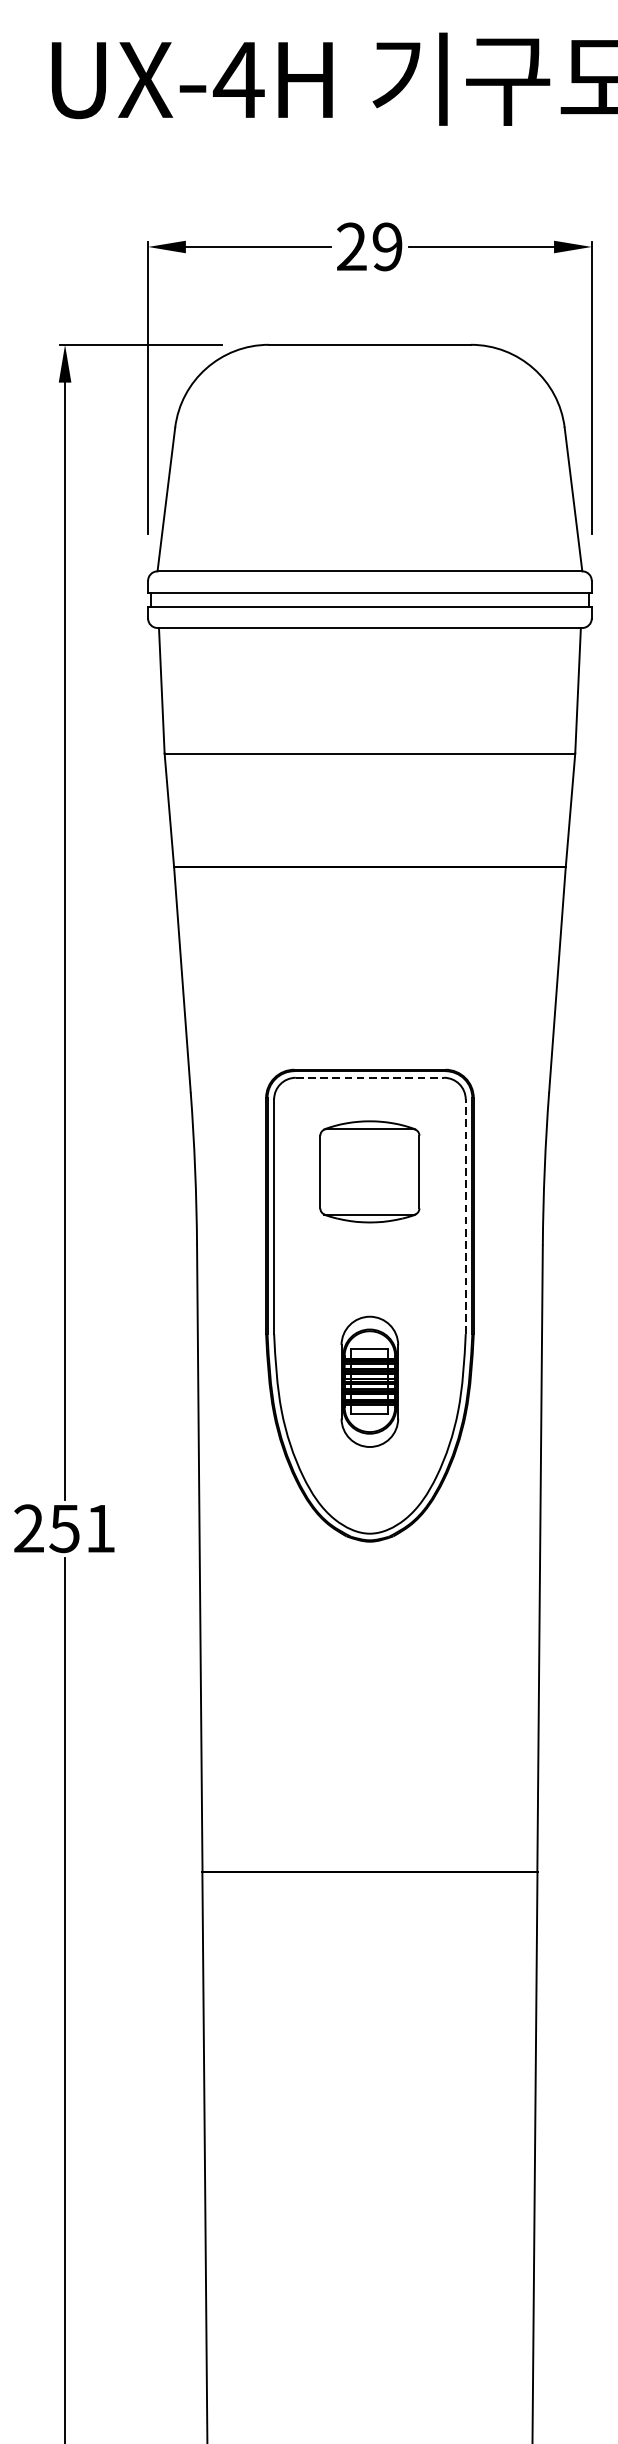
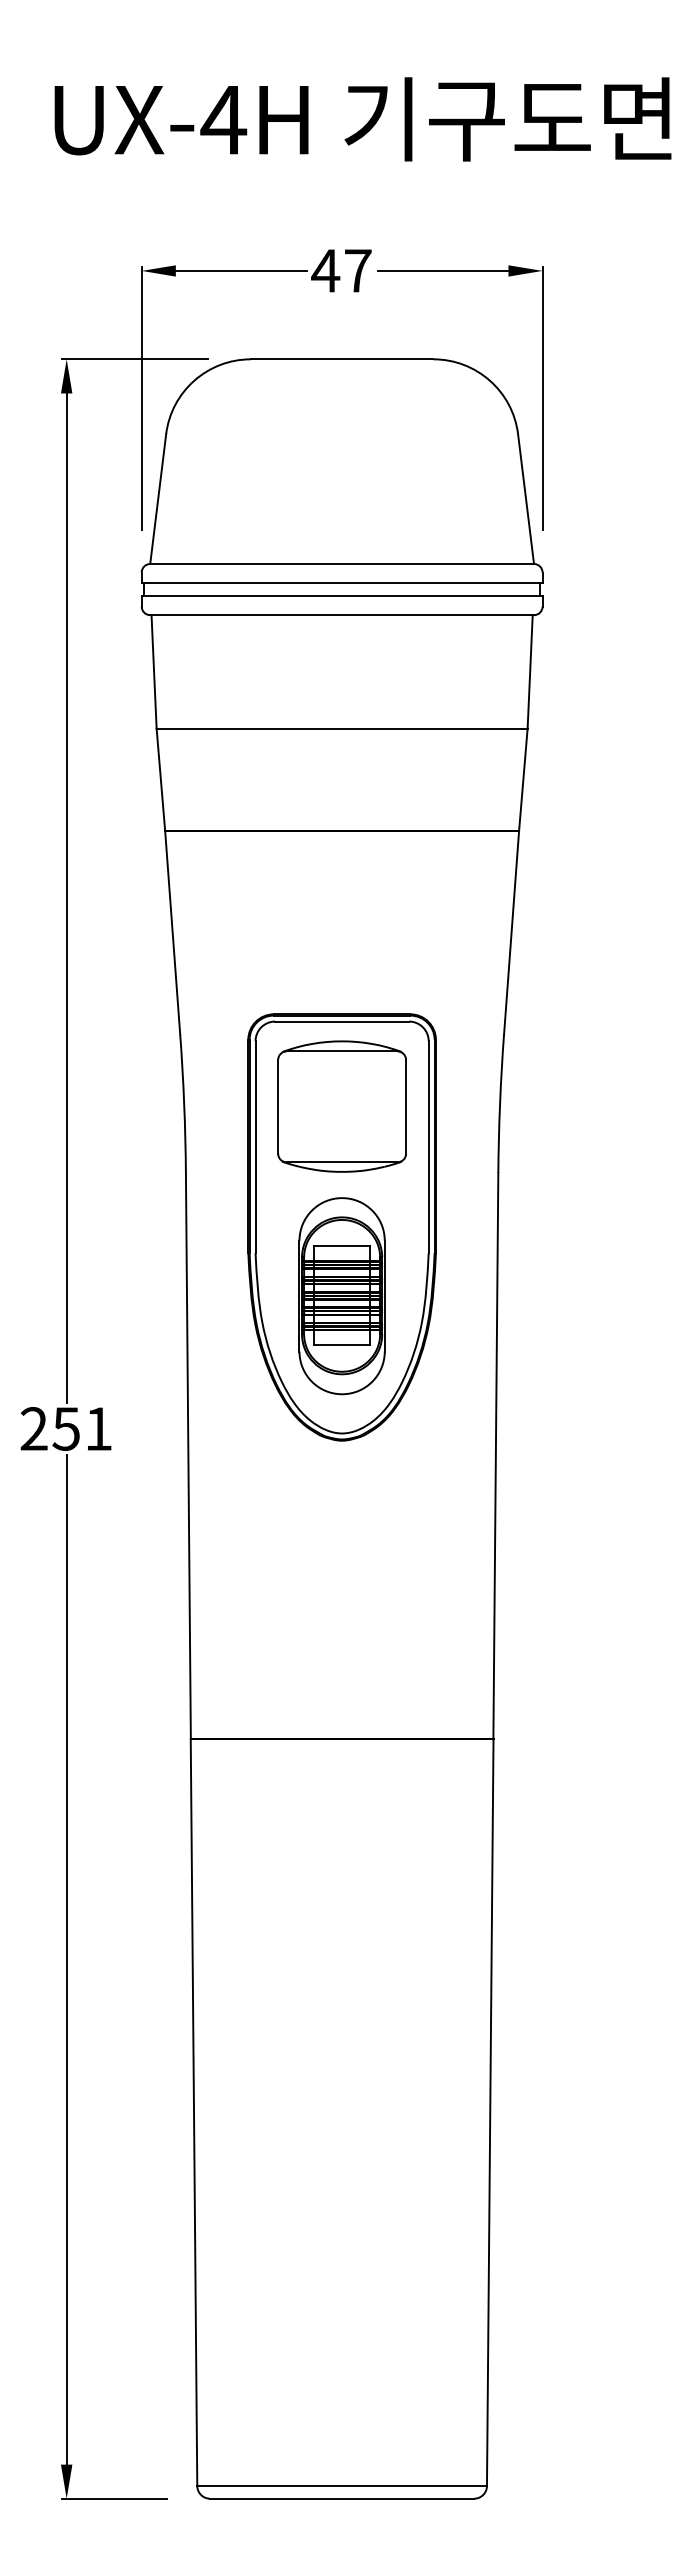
text: (369, 246) -> (341, 270), 29 -> 47
line: (370, 1077) -> (342, 1021), dashed -> solid
part: (369, 1171) -> (341, 1106), size x1.43
line: (465, 1217) -> (428, 1147), dashed -> solid
part: (369, 1382) -> (341, 1296), size x1.67

